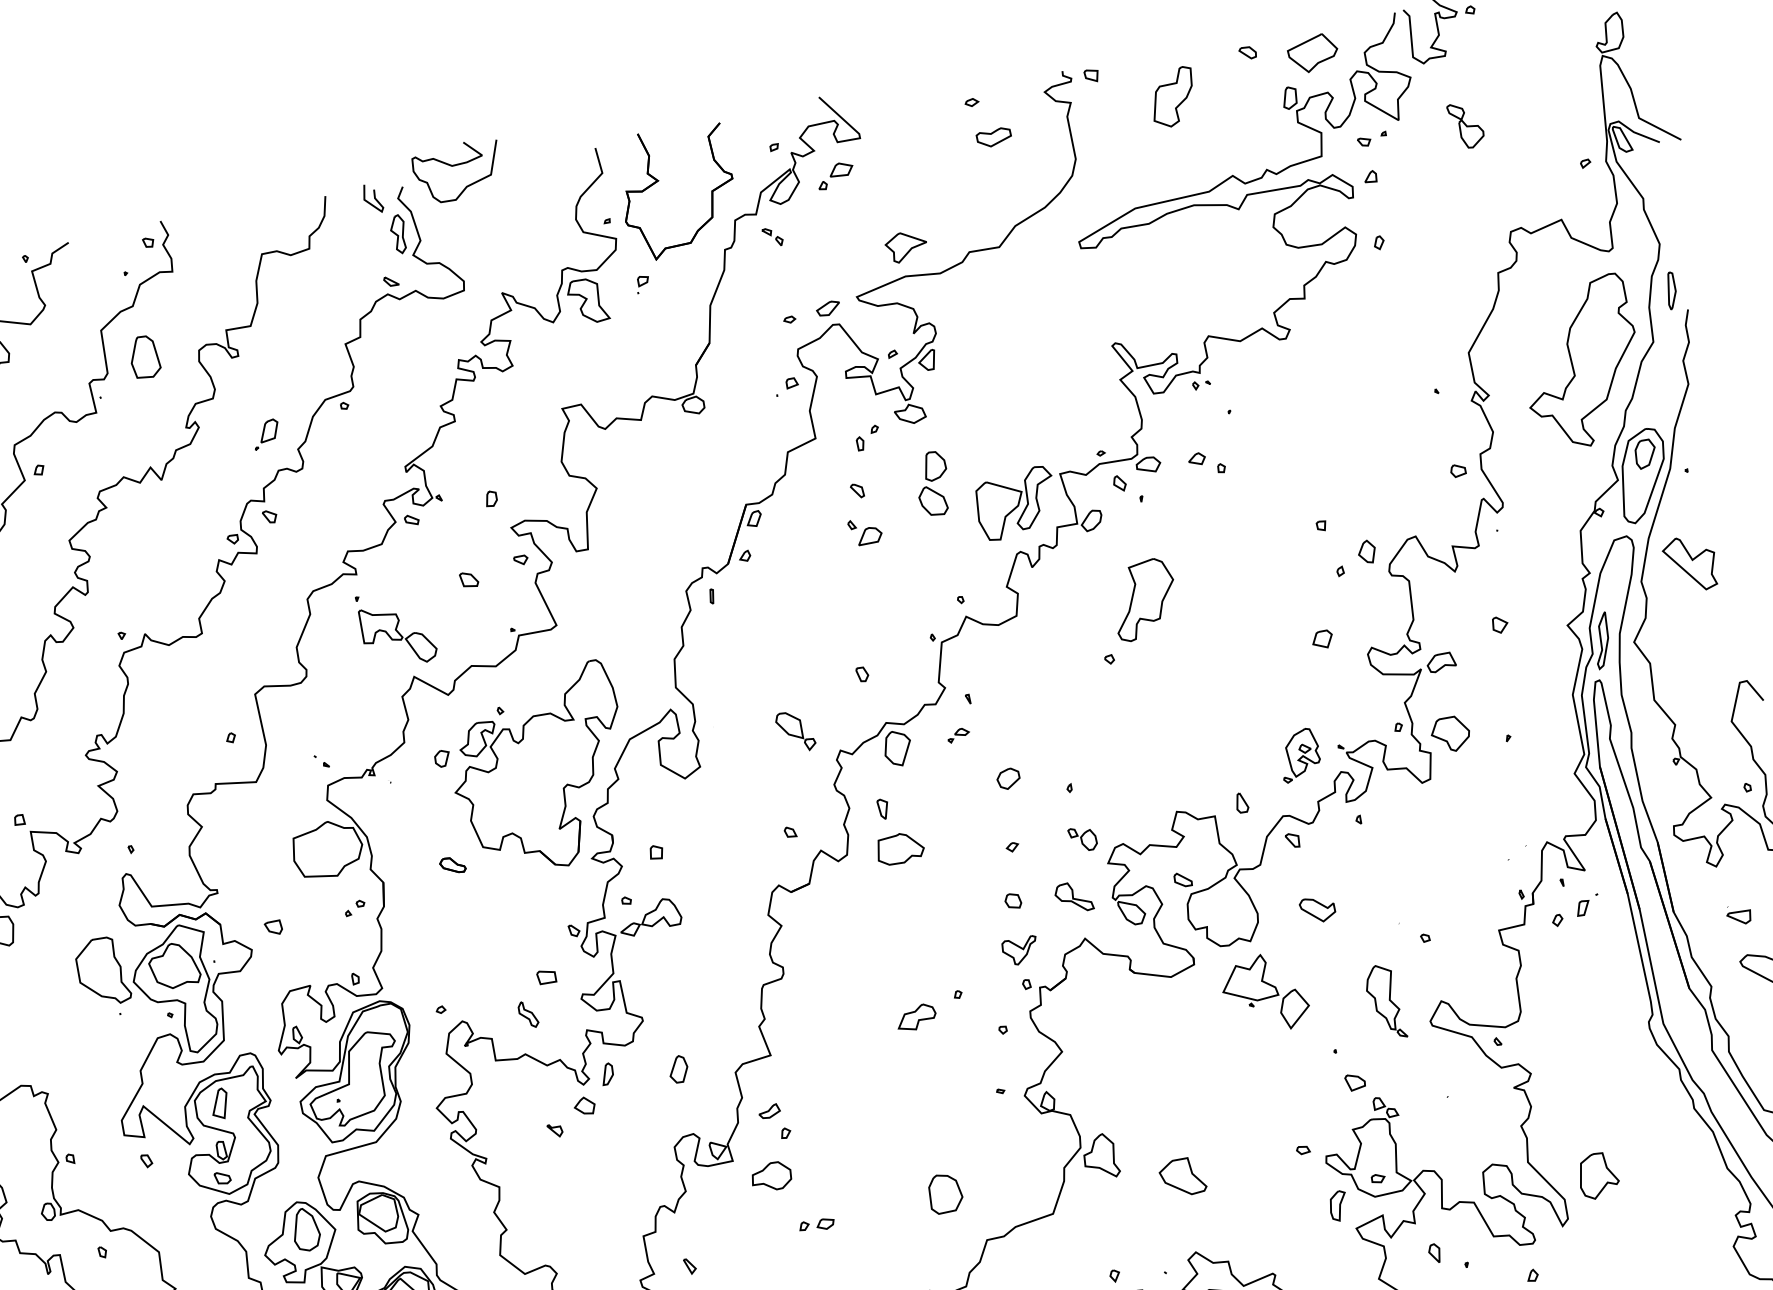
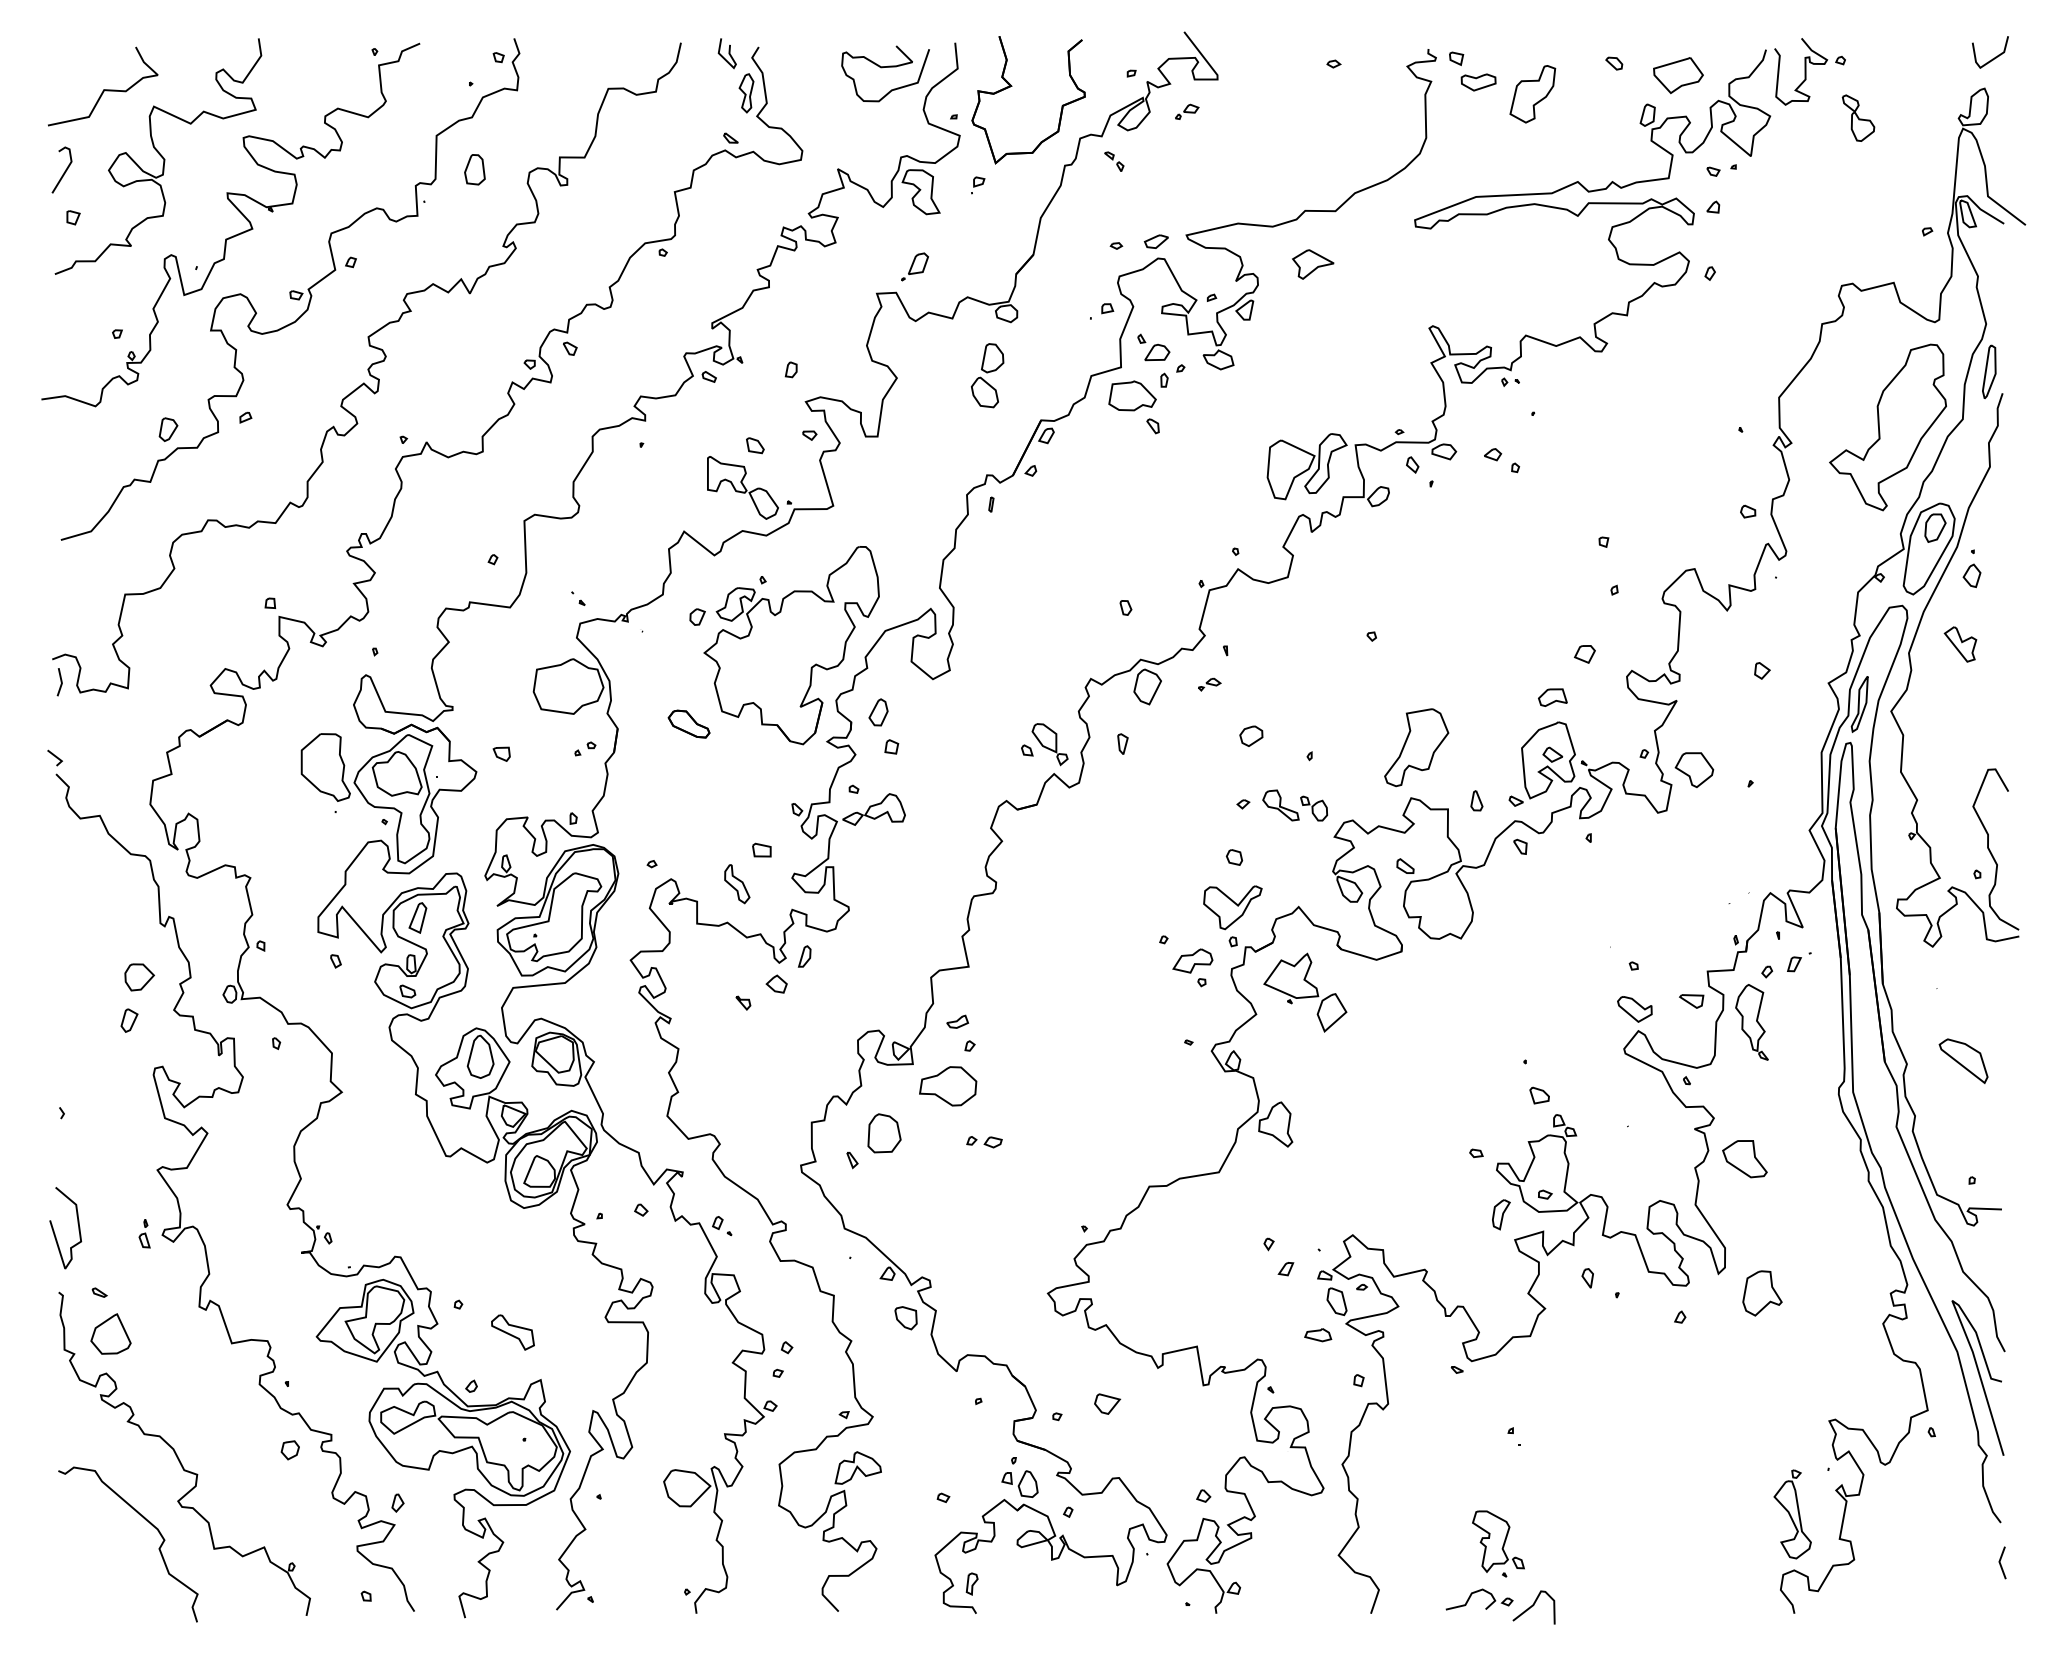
part: (1466, 124) -> (1858, 117), moved
part: (994, 137) -> (1478, 82), moved
curve: (453, 166) -> (882, 68), moved
part: (836, 174) -> (1187, 111), size x0.62
part: (906, 246) -> (1313, 264), moved
part: (1671, 290) -> (1989, 371), size x1.43
part: (144, 357) -> (474, 169), size x0.71
part: (265, 434) -> (914, 266), moved
part: (932, 483) -> (987, 375), moved
part: (865, 531) -> (1153, 347), moved
part: (1366, 551) -> (1971, 575), moved
part: (1690, 564) -> (1960, 644), size x0.62
part: (1144, 599) -> (1416, 747), moved
part: (397, 634) -> (742, 487), moved
part: (1440, 662) -> (1552, 697), moved
part: (795, 731) -> (1049, 744), moved
part: (1298, 754) -> (1541, 763), size x1.67
part: (900, 848) -> (1132, 395), moved
part: (452, 865) -> (688, 723), size x1.67
part: (1073, 897) -> (1280, 805), moved
part: (1317, 909) -> (1634, 1009), moved
part: (1739, 918) -> (1691, 1001), moved
part: (1019, 950) -> (1232, 907), size x1.67
part: (1265, 993) -> (1305, 992), moved
part: (1384, 1002) -> (1751, 1022), moved
part: (528, 1014) -> (737, 884), size x1.43
part: (916, 1017) -> (1192, 960), moved
part: (678, 1069) -> (878, 712), moved
part: (1598, 1175) -> (1762, 1293), moved
part: (771, 1176) -> (948, 1086), size x1.43
part: (1182, 1177) -> (1744, 1159), moved
part: (945, 1193) -> (884, 1133), moved

